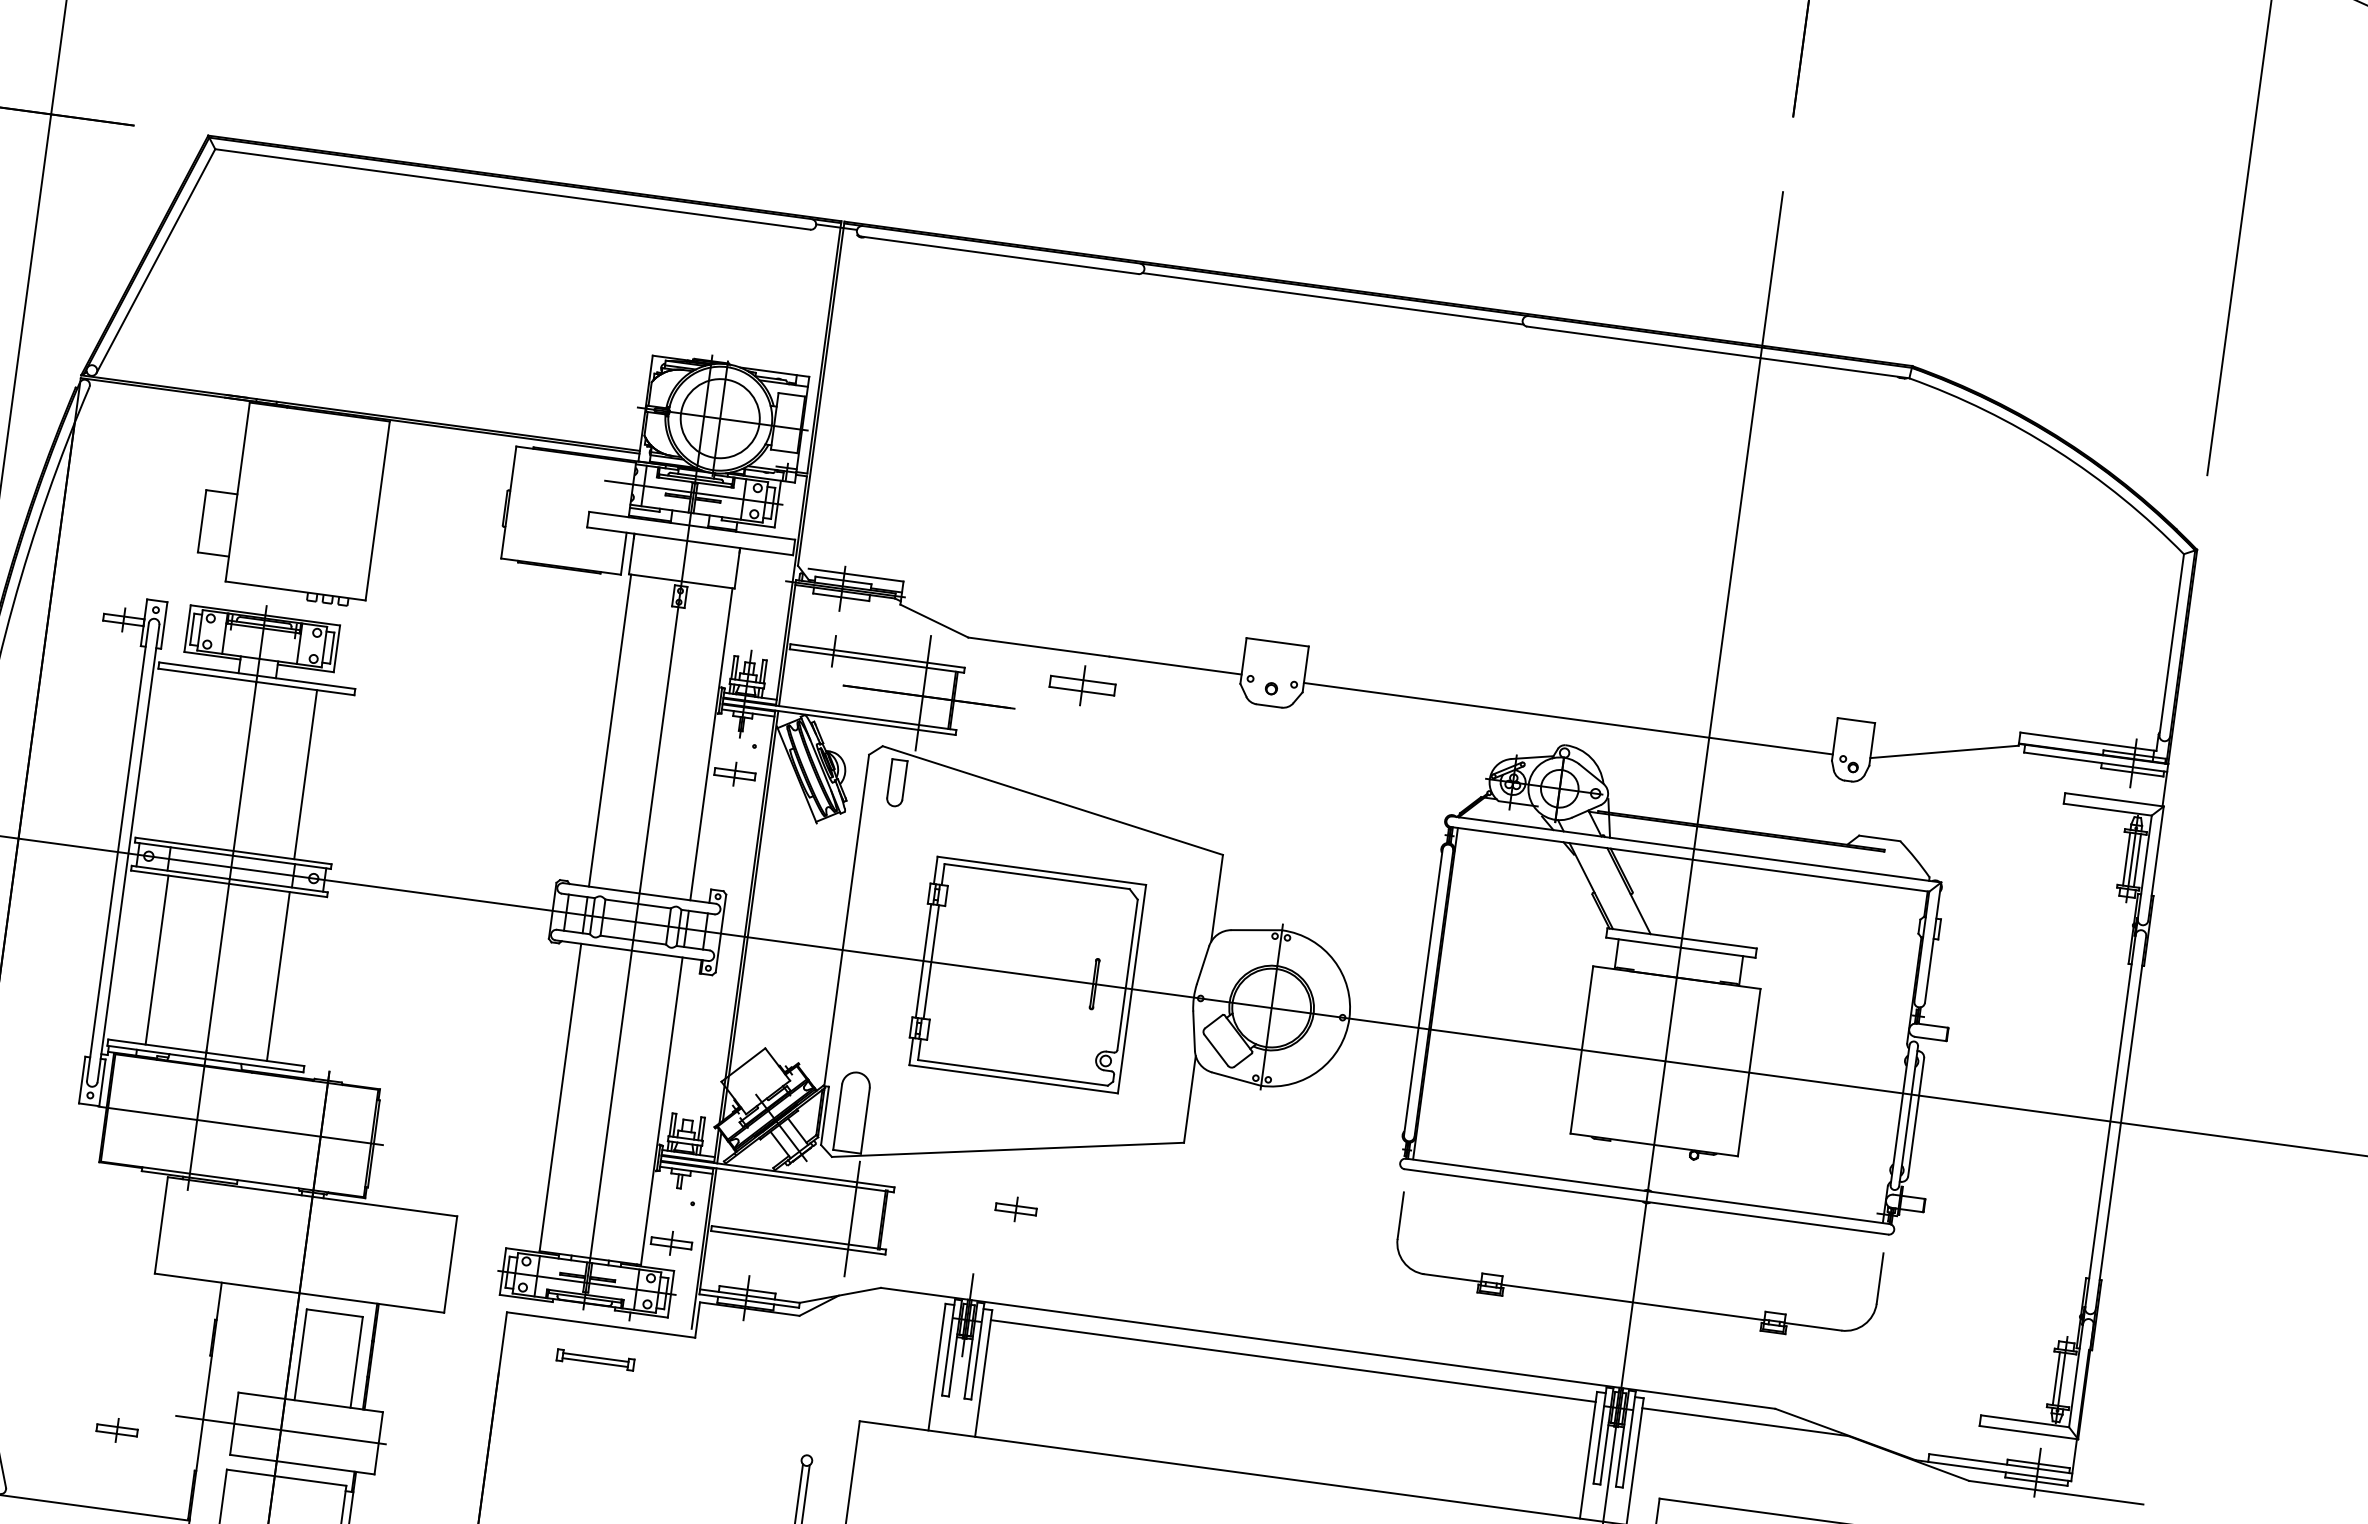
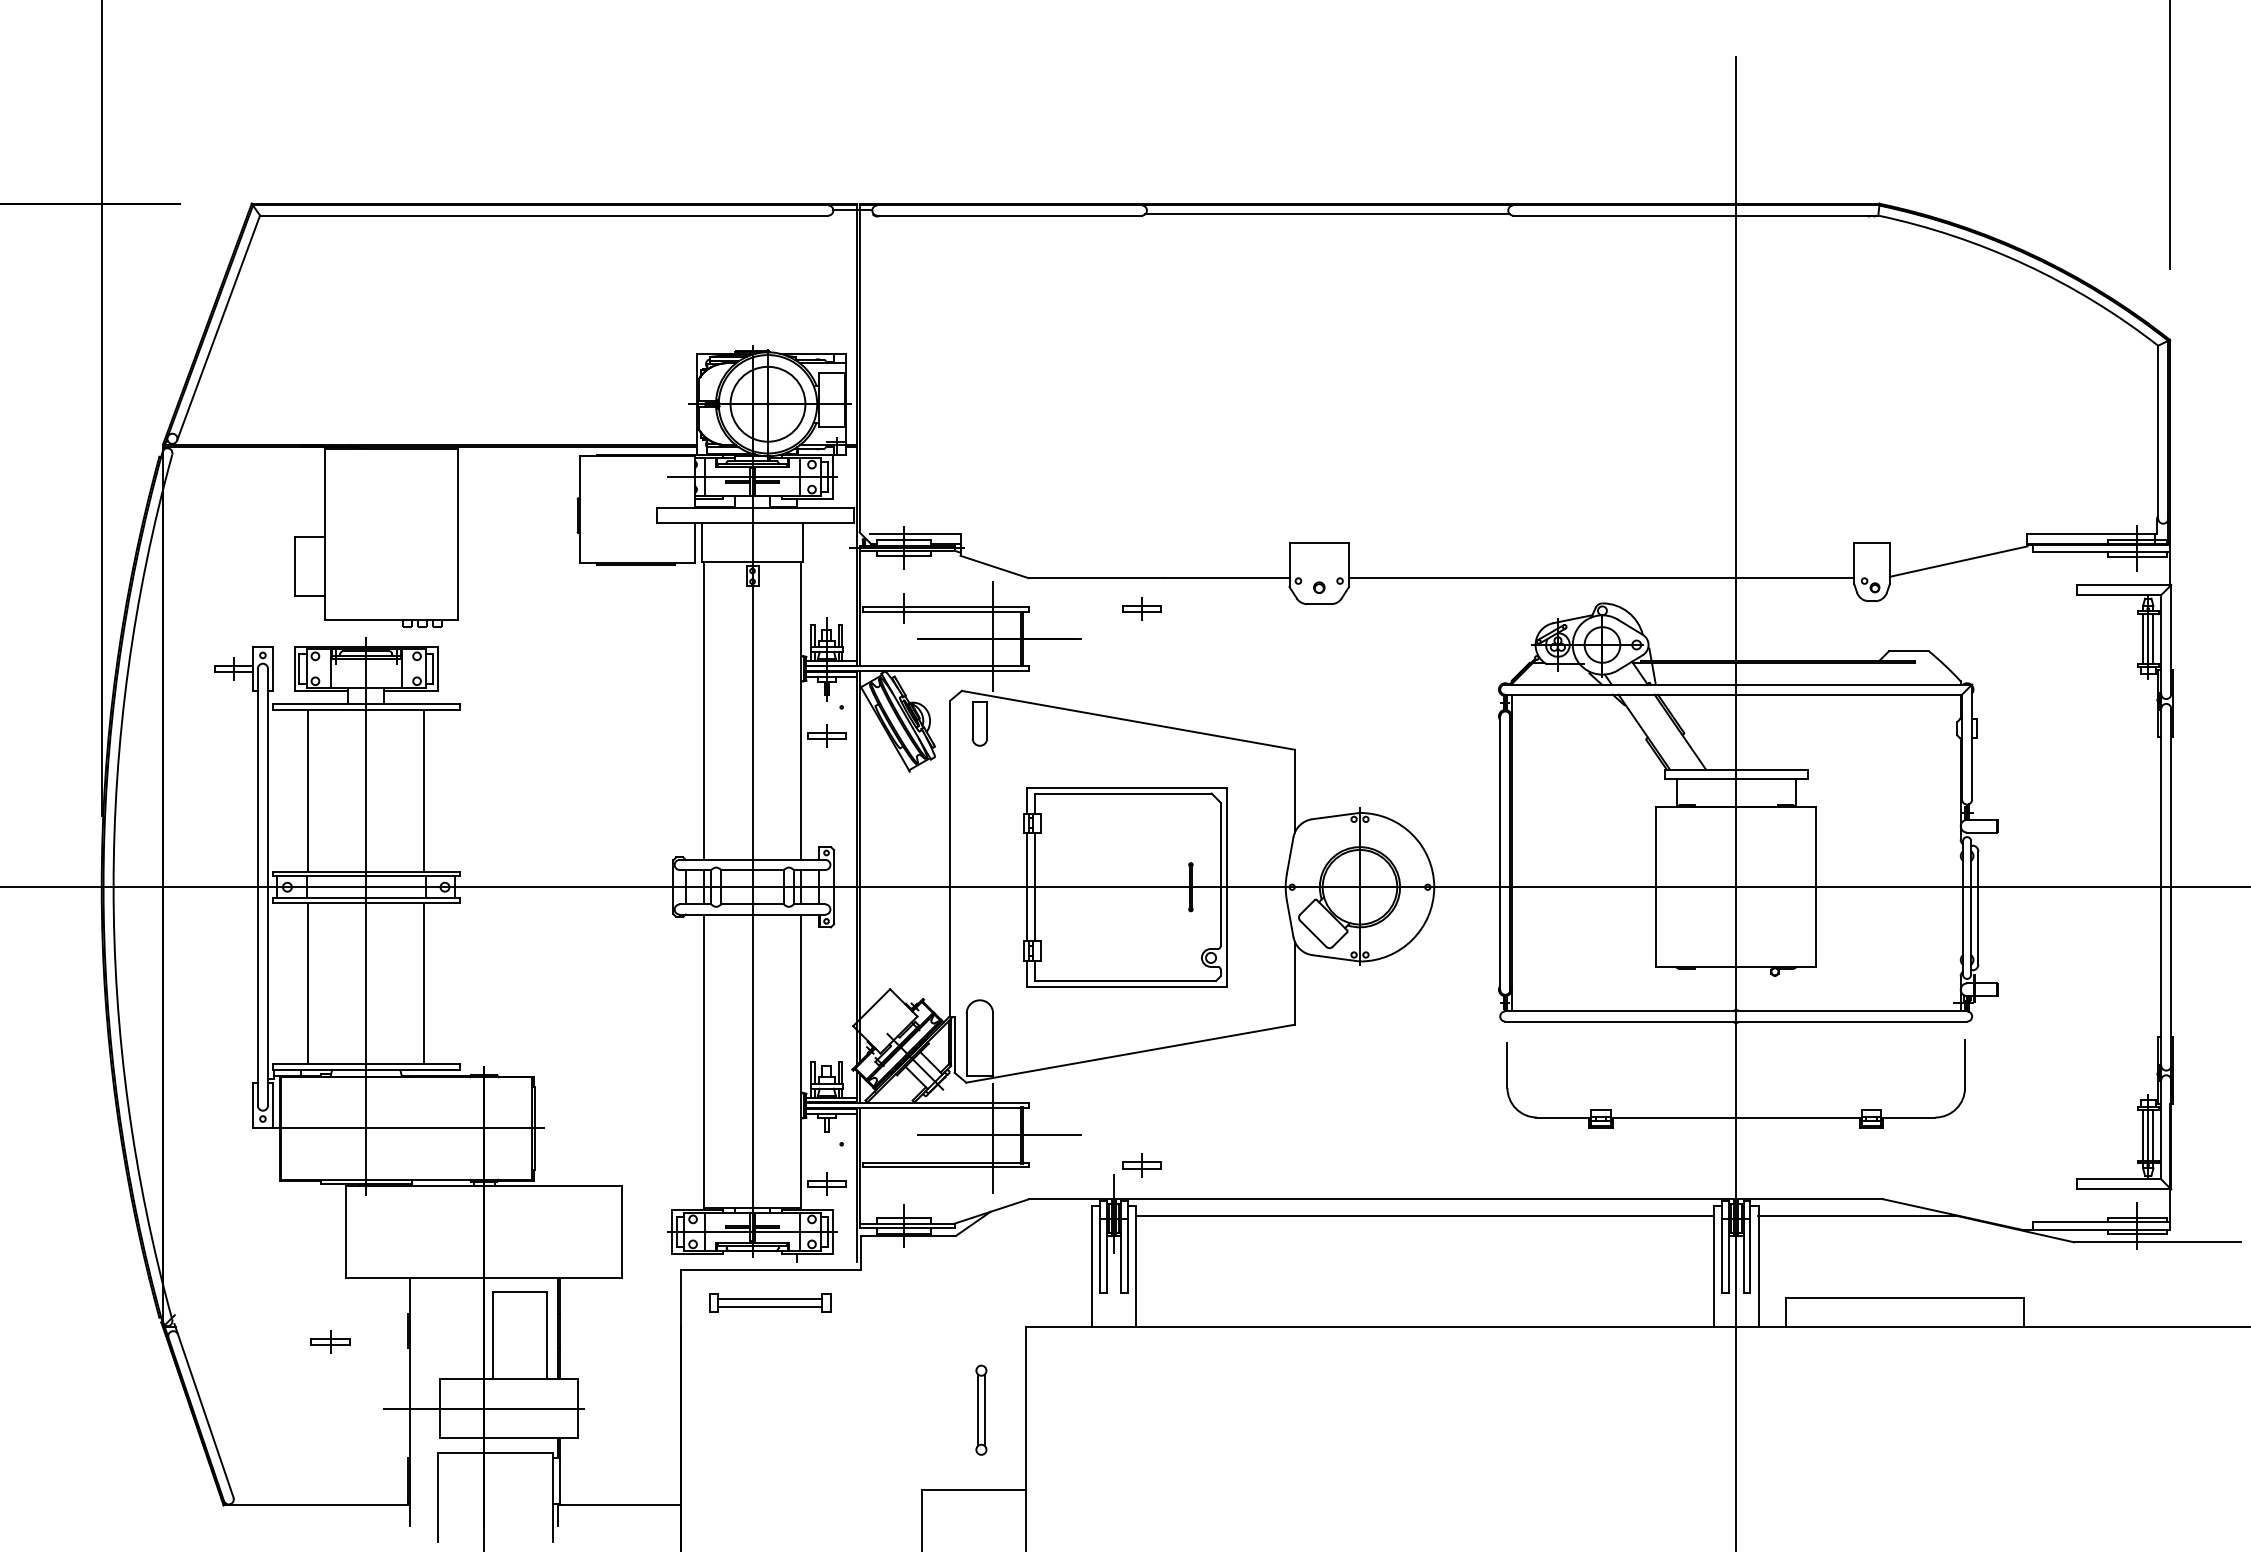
part: (1082, 685) -> (1141, 608), size x0.62
line: (184, 757) -> (308, 790), added
part: (1015, 1209) -> (1141, 1165), moved
line: (858, 1216) -> (998, 1135), added
part: (595, 1359) -> (770, 1302), size x1.67
line: (2067, 1380) -> (2153, 1135), added
part: (117, 1430) -> (330, 1341), moved

